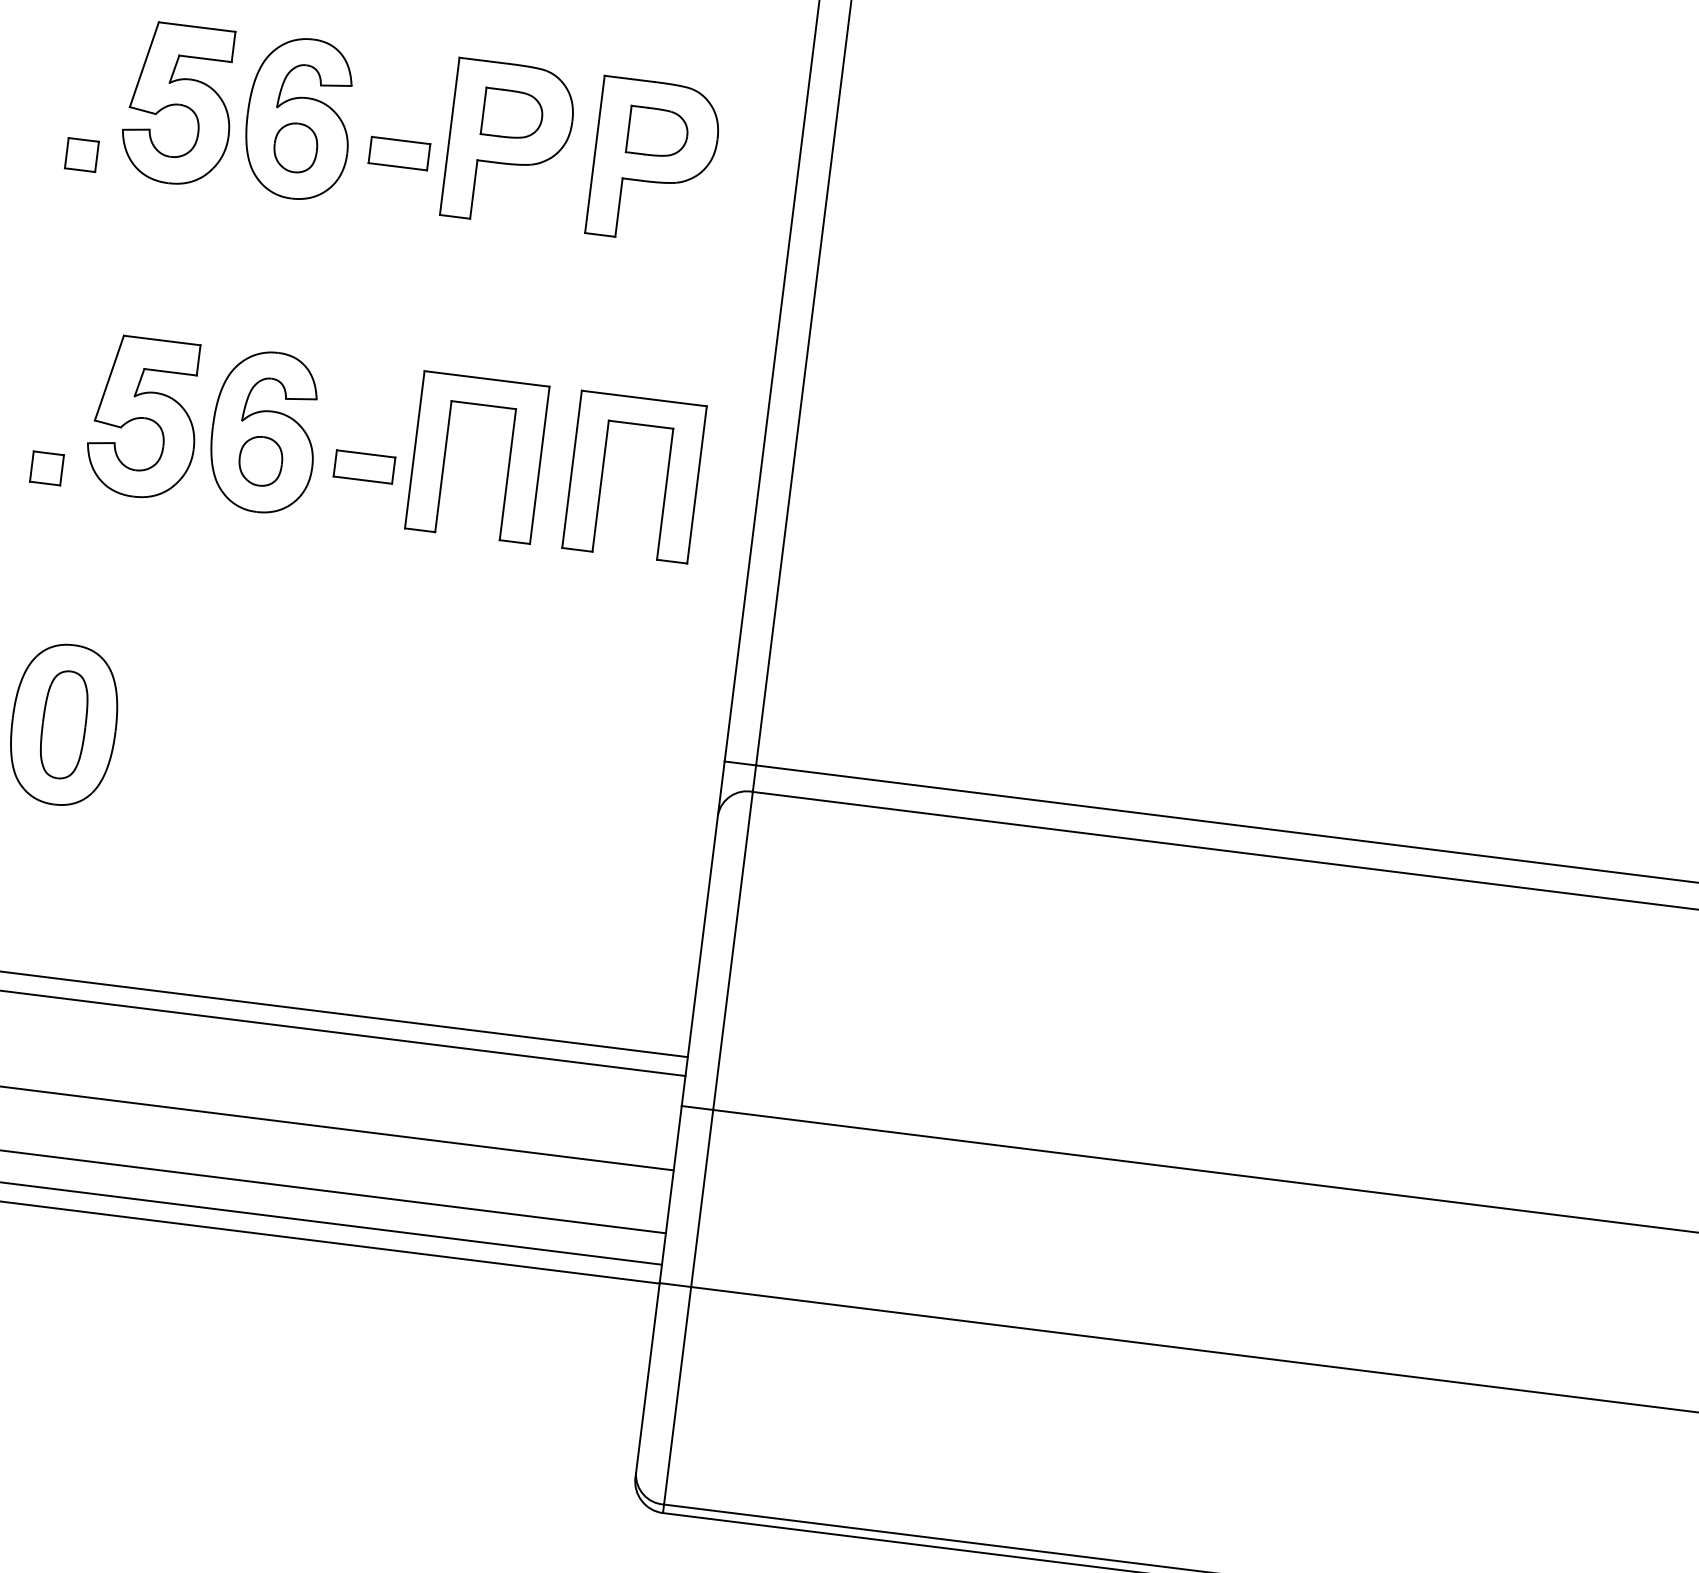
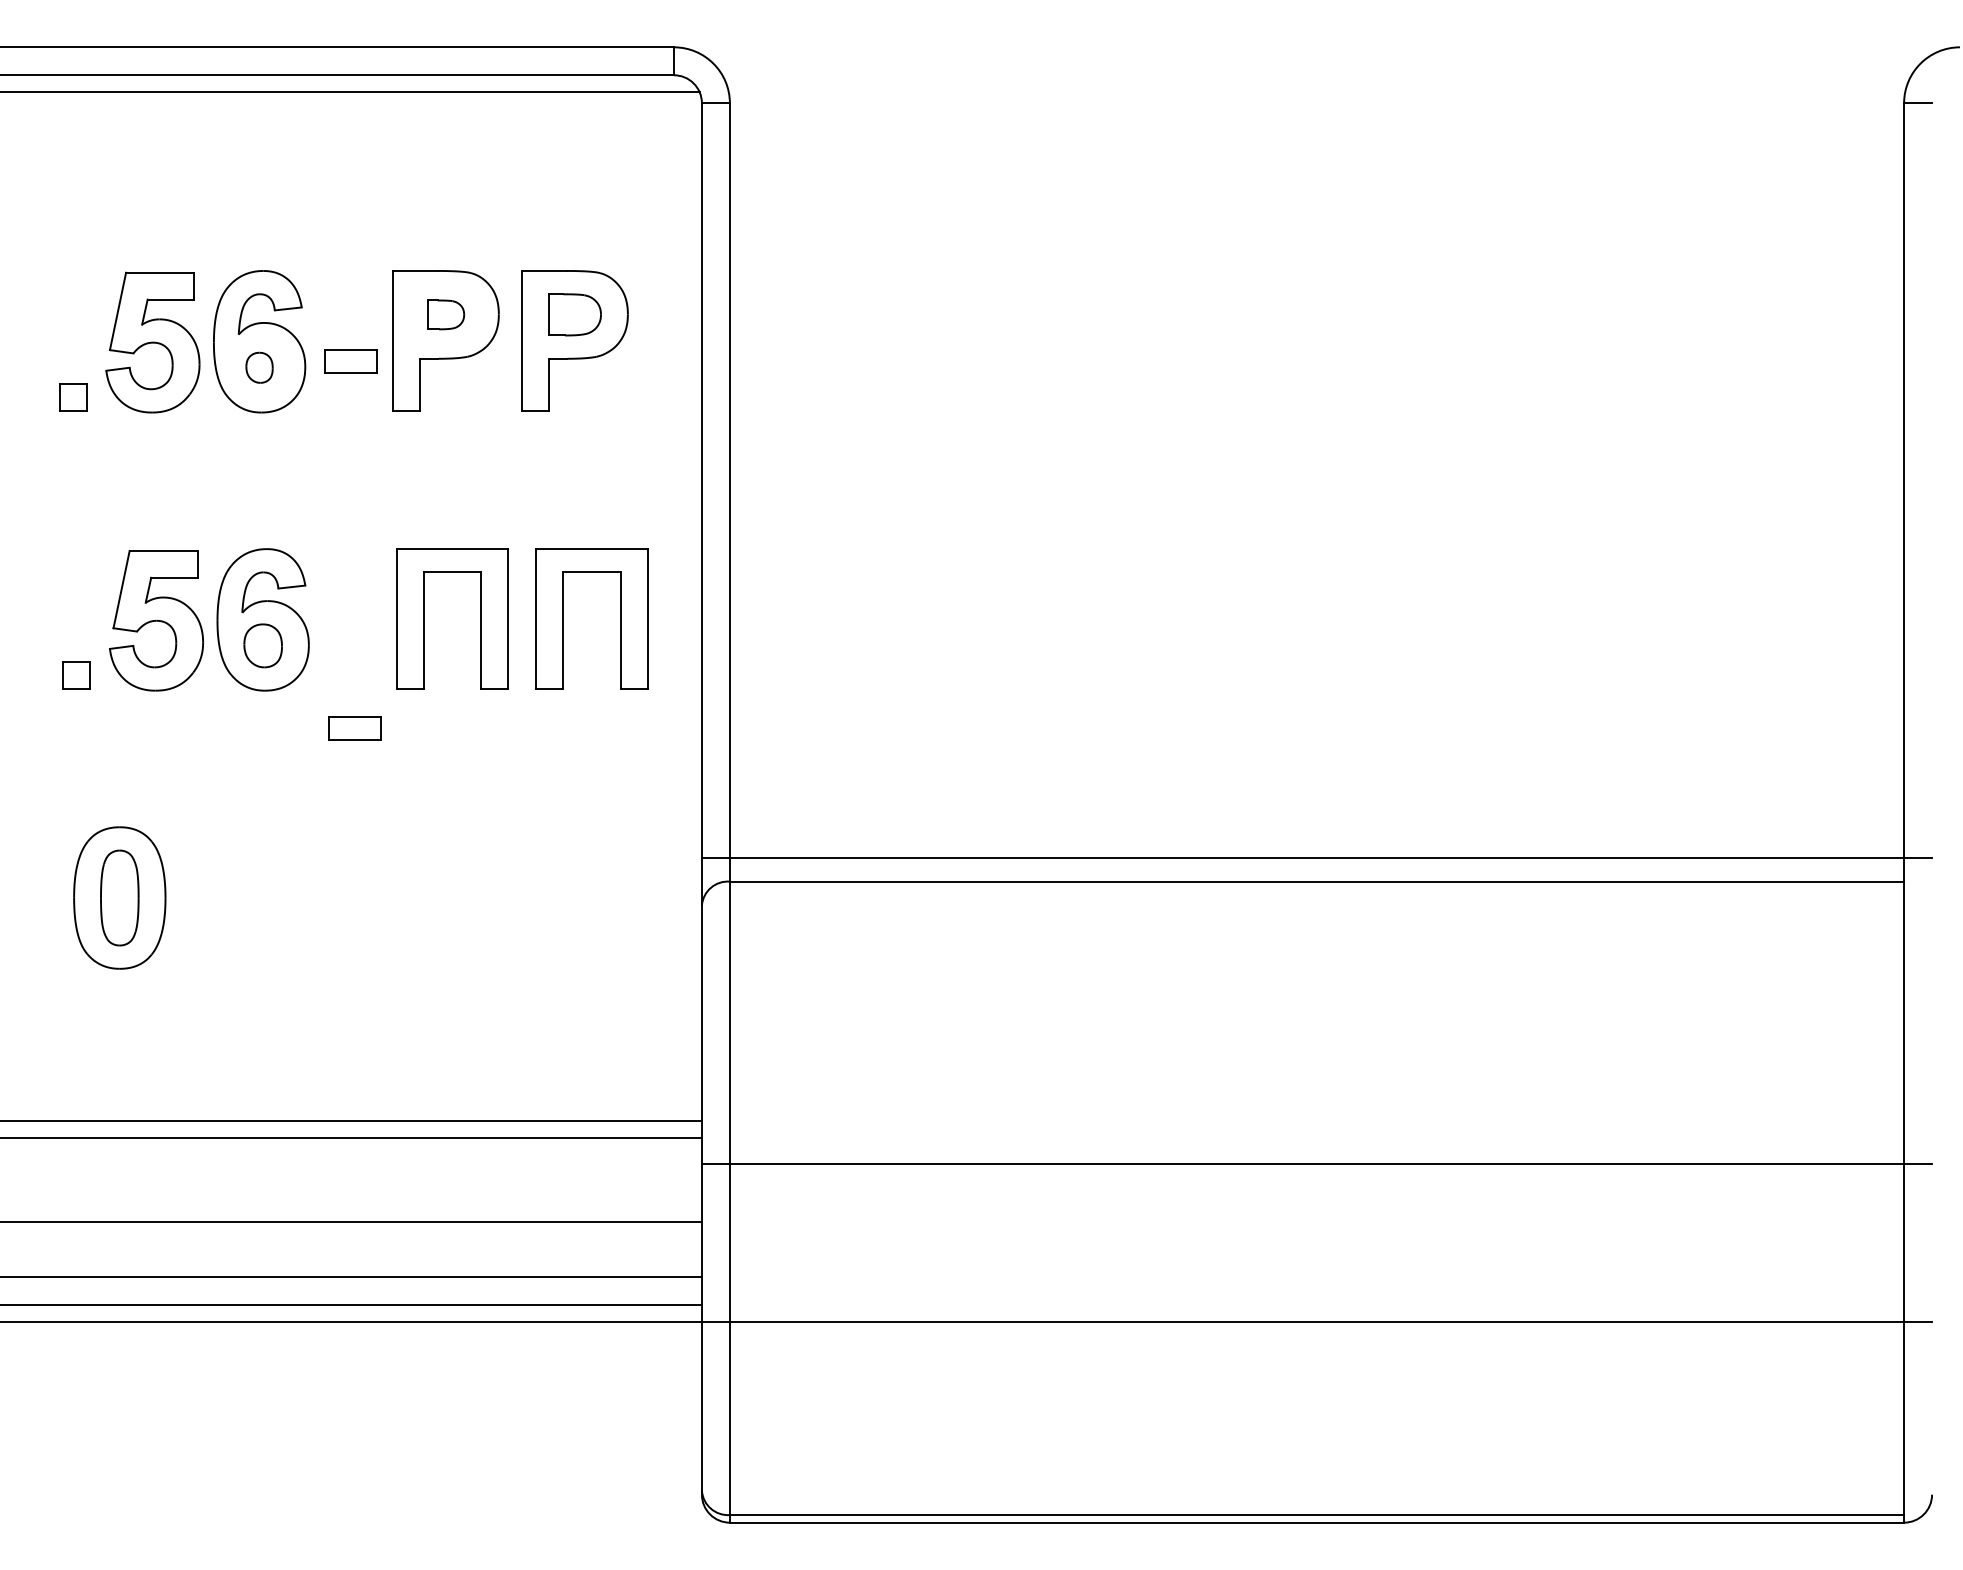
part: (512, 114) -> (445, 314), size x0.7
part: (295, 147) -> (259, 367), size x0.7
part: (364, 466) -> (354, 728), moved

